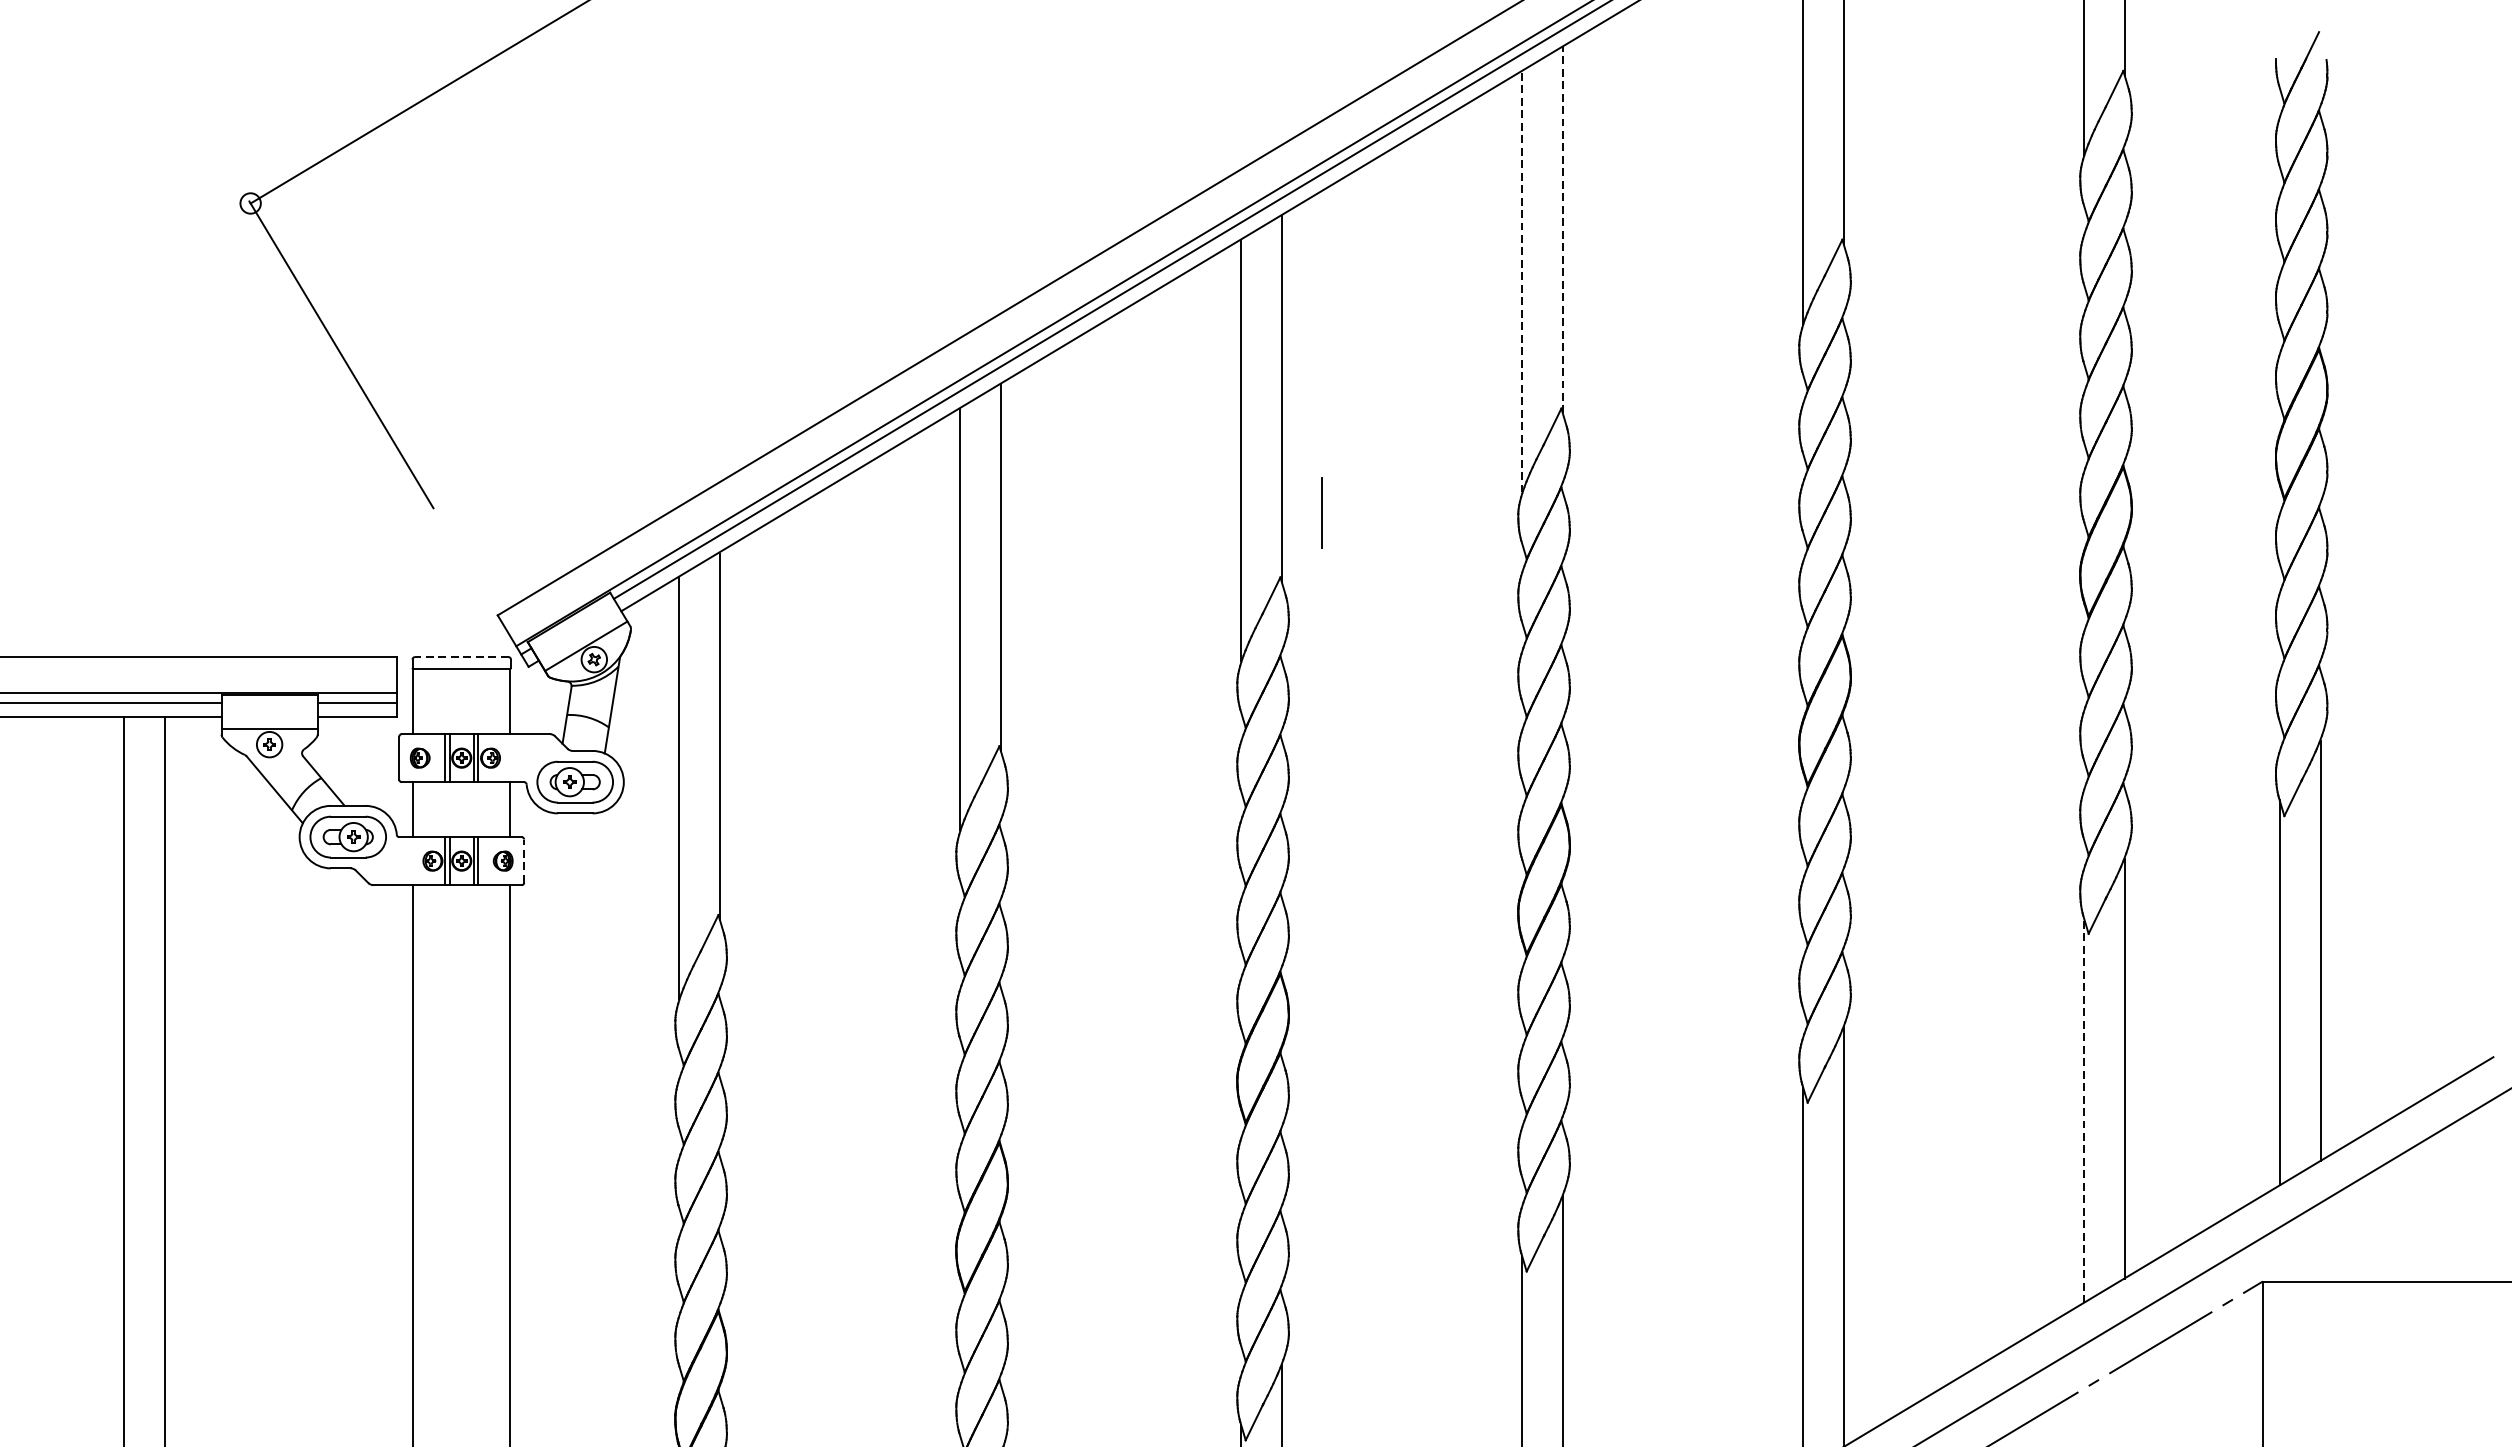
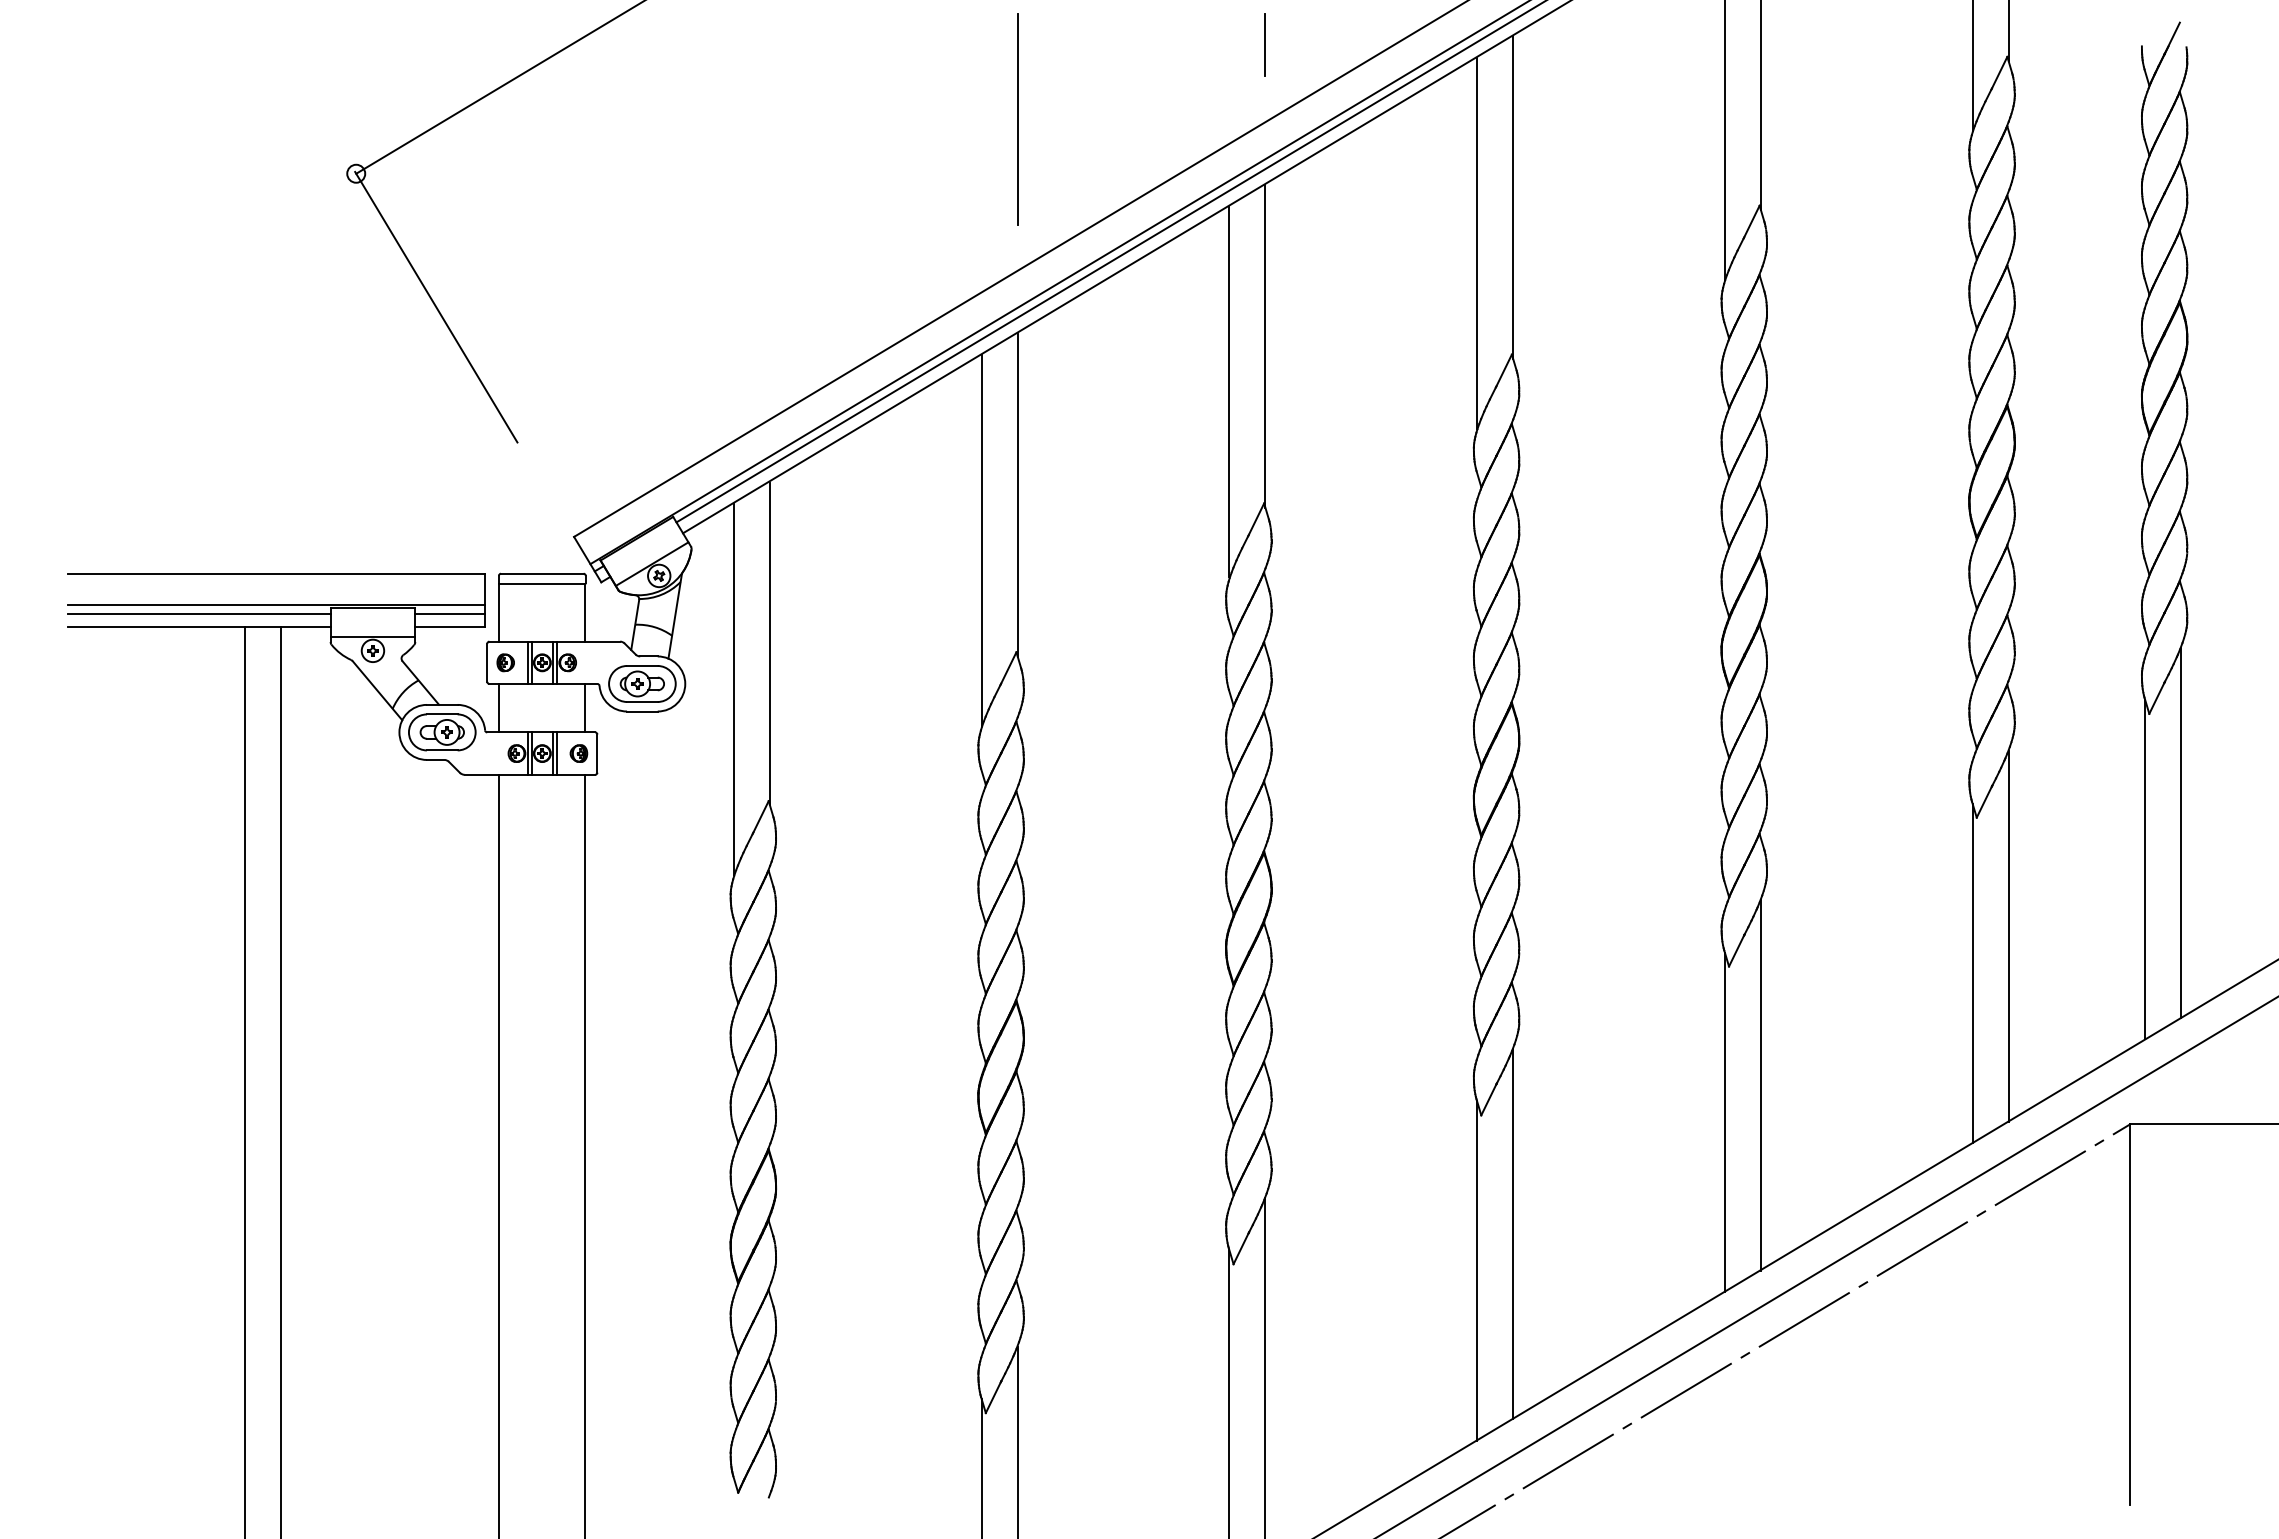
line: (1000, 141) -> (1017, 119), added
line: (1563, 229) -> (1513, 196), dashed -> solid
line: (1522, 281) -> (1477, 242), dashed -> solid
line: (1320, 512) -> (1264, 44), moved
line: (460, 656) -> (541, 573), dashed -> solid
line: (524, 861) -> (597, 753), dashed -> solid
line: (2083, 1110) -> (1972, 973), dashed -> solid

